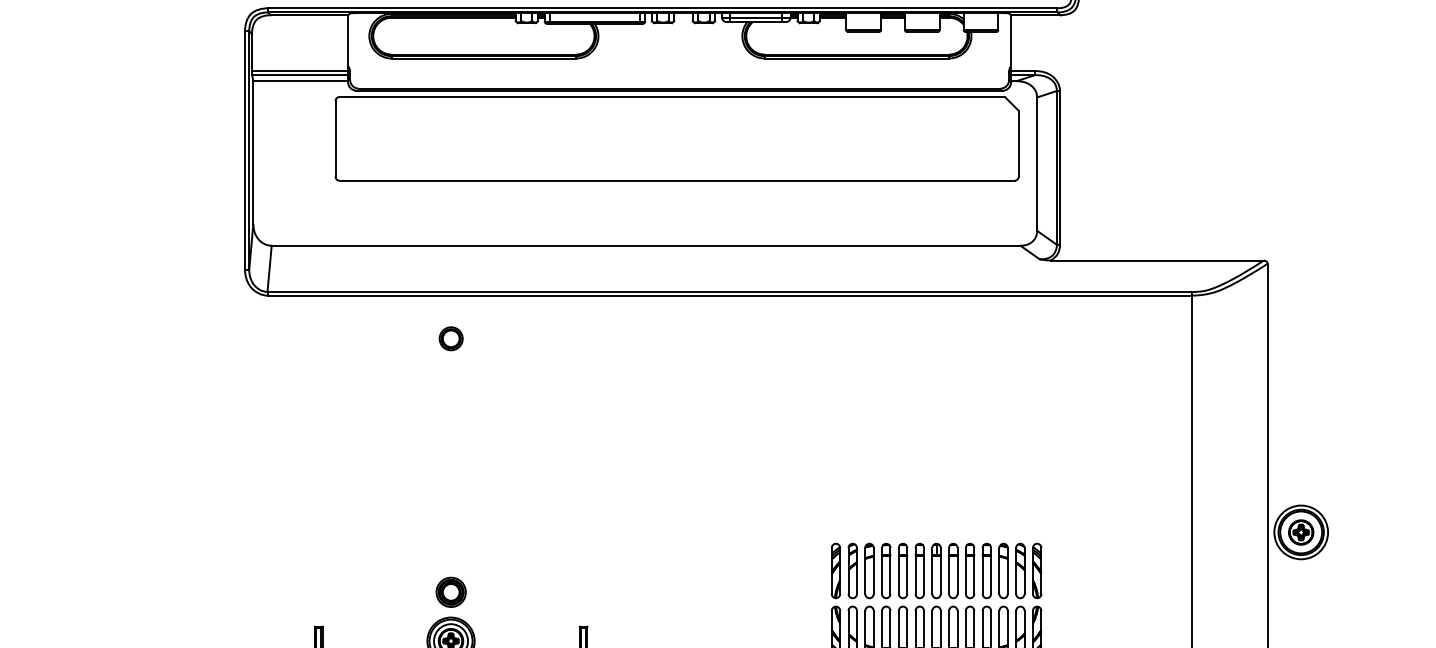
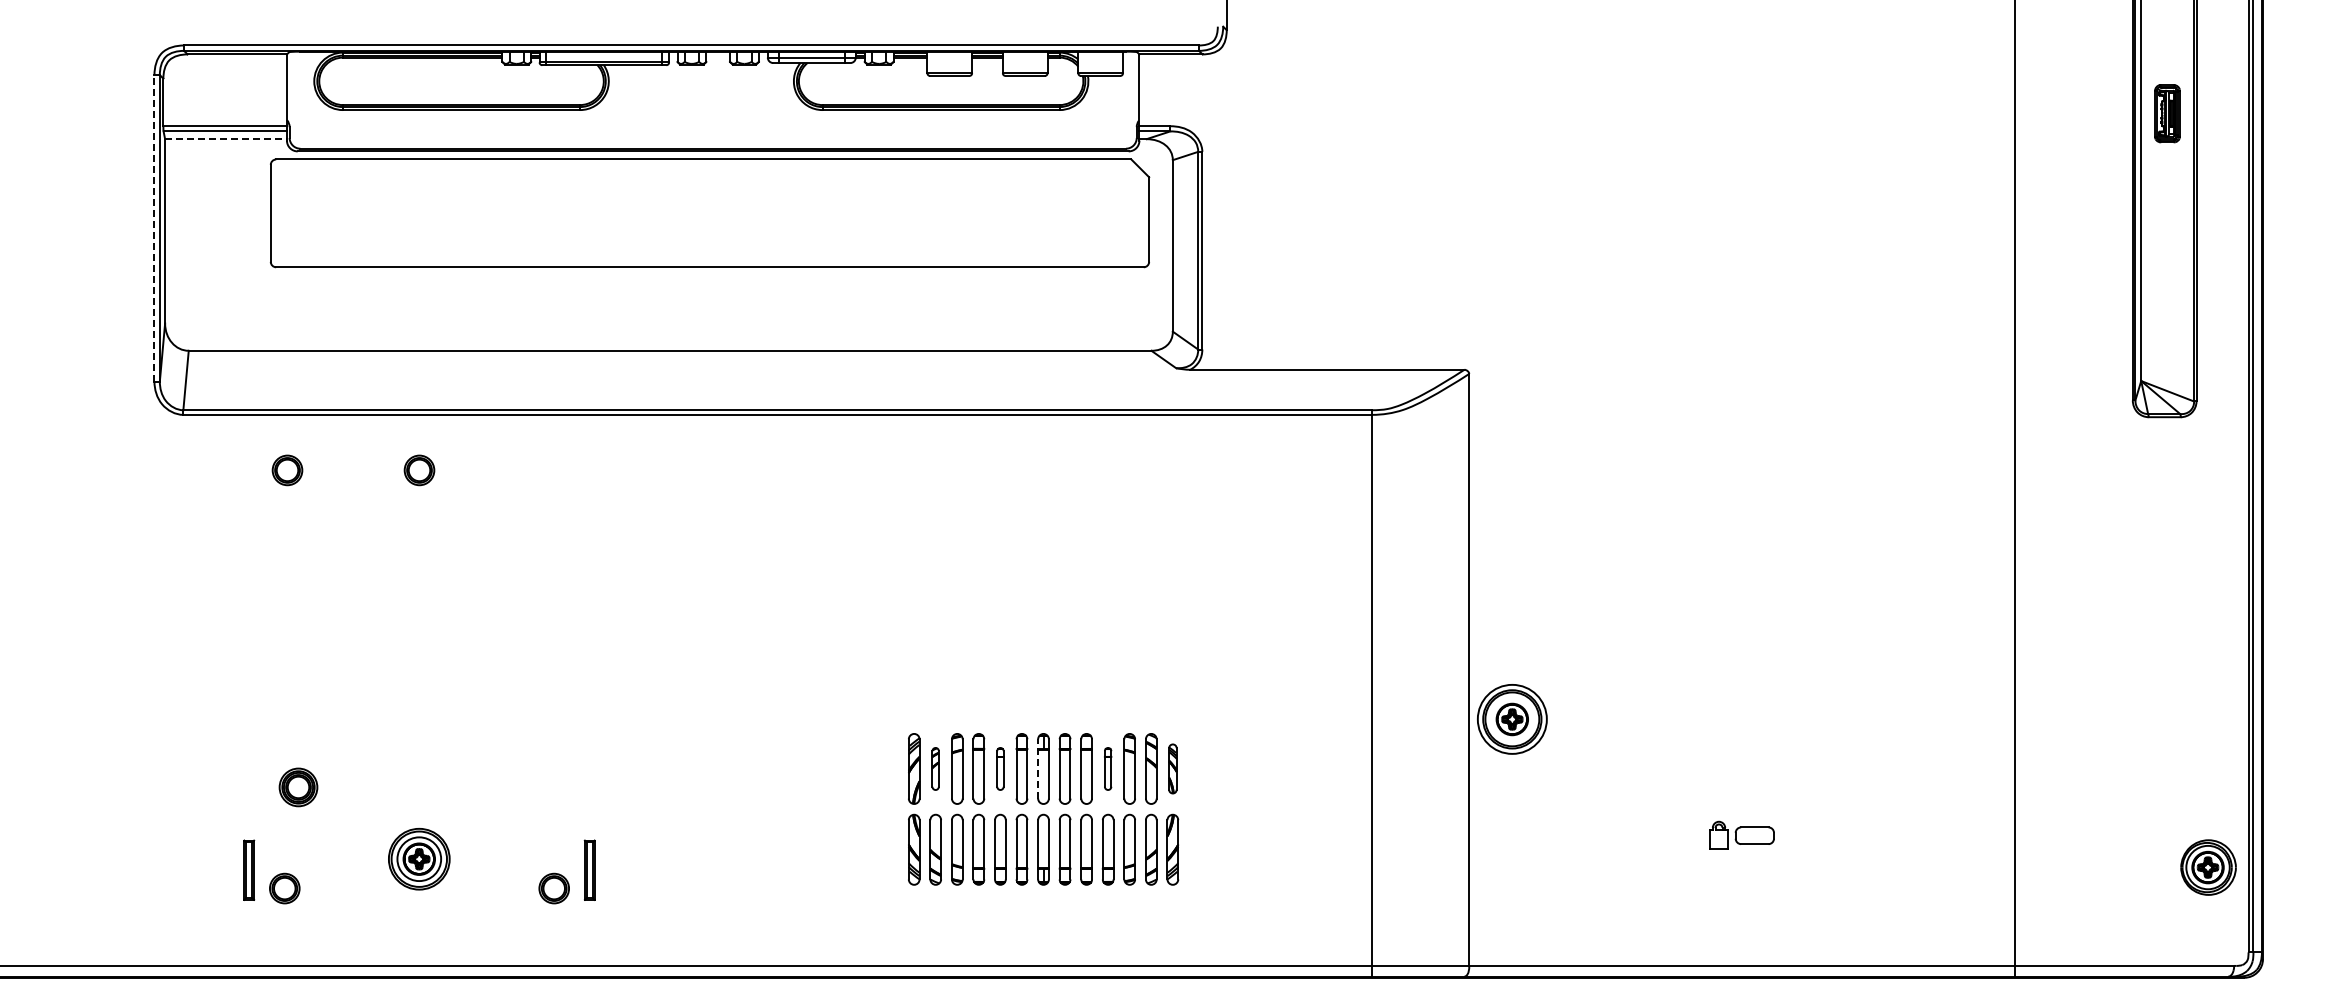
line: (301, 81) -> (226, 139), solid -> dashed
line: (245, 149) -> (154, 227), solid -> dashed
part: (348, 338) -> (287, 470), added
part: (852, 570) -> (935, 768), size x0.6
part: (903, 570) -> (1000, 768), size x0.6
line: (932, 570) -> (1038, 768), solid -> dashed
part: (986, 570) -> (1107, 768), size x0.6
part: (1036, 570) -> (1172, 768), size x0.7
part: (451, 592) -> (298, 787), moved

